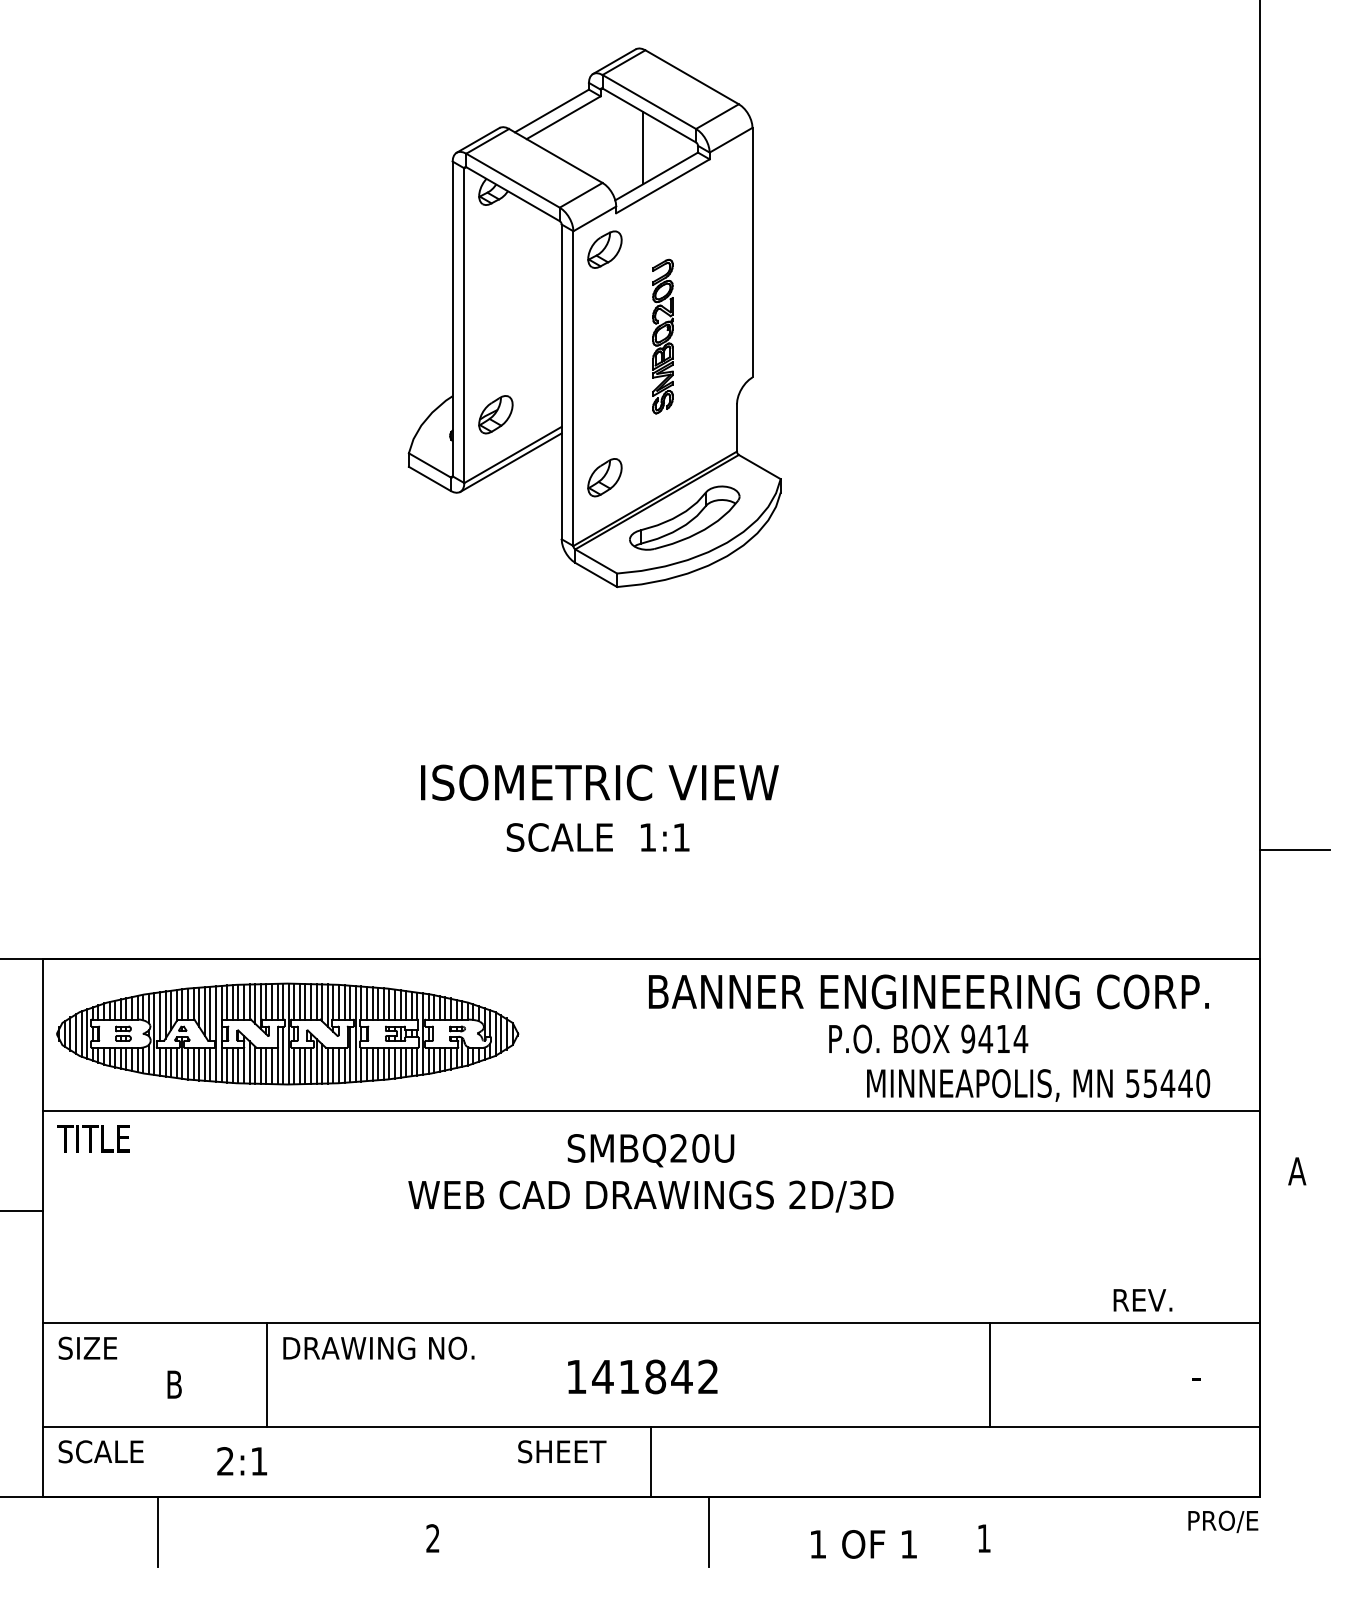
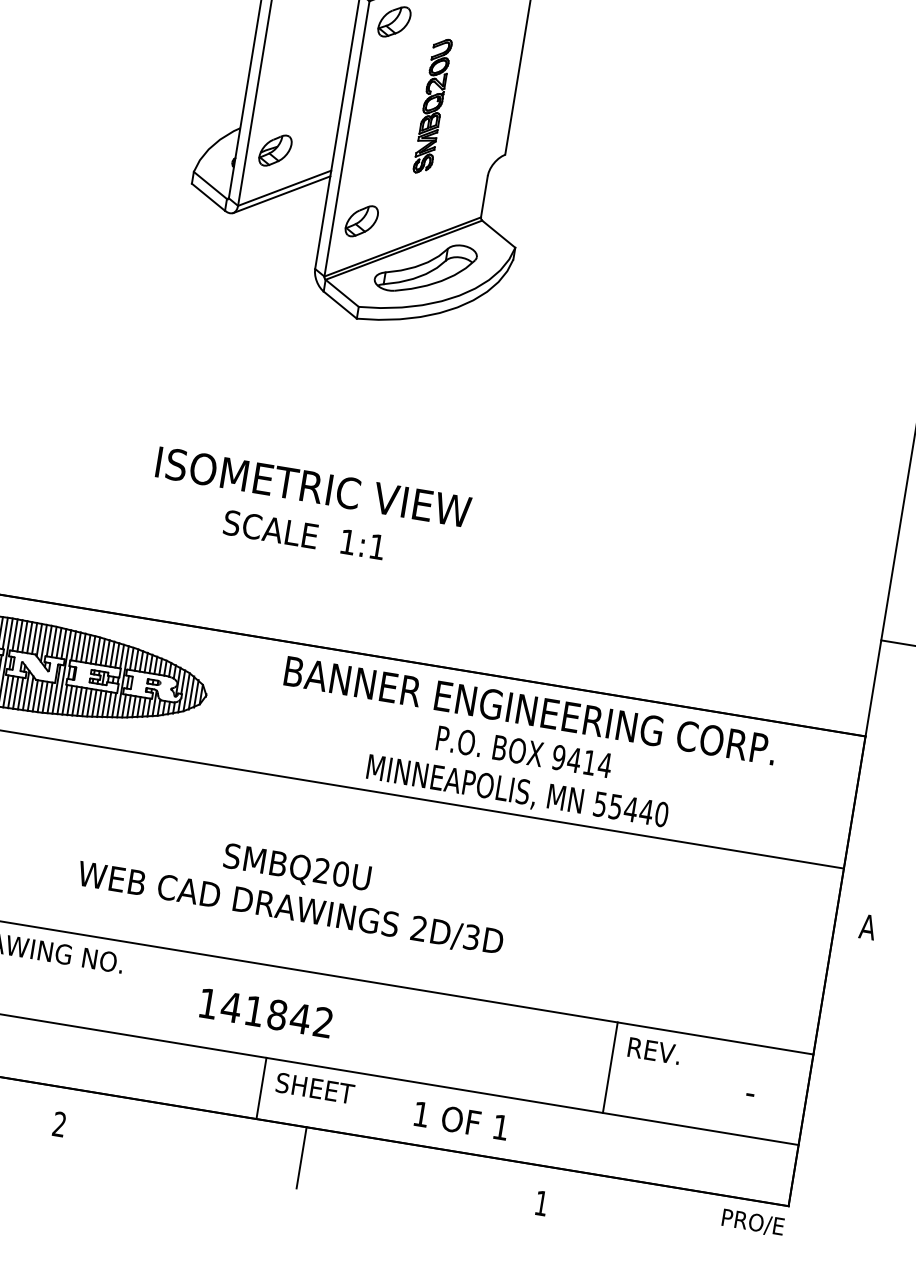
text: (928, 991) -> (530, 710), moved
text: (928, 1038) -> (524, 751), moved
text: (1038, 1085) -> (517, 792), moved
text: (650, 1173) -> (293, 888), moved
text: (1142, 1300) -> (653, 1051), moved
line: (990, 1374) -> (610, 1067), moved
text: (562, 1451) -> (315, 1088), moved
text: (863, 1544) -> (461, 1121), moved

